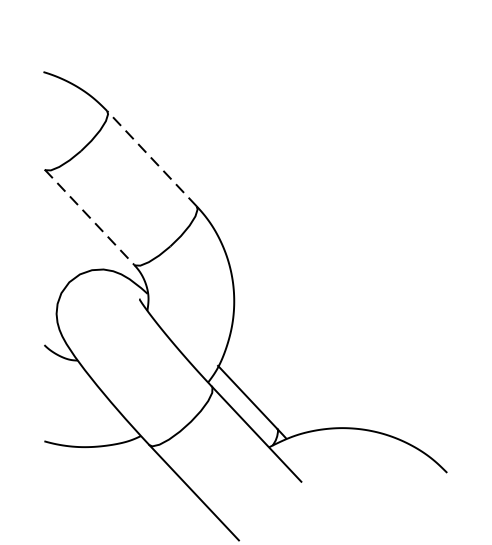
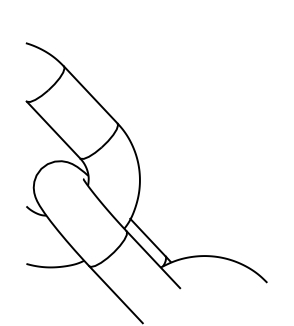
line: (151, 157) -> (90, 94), dashed -> solid
line: (89, 218) -> (53, 130), dashed -> solid

